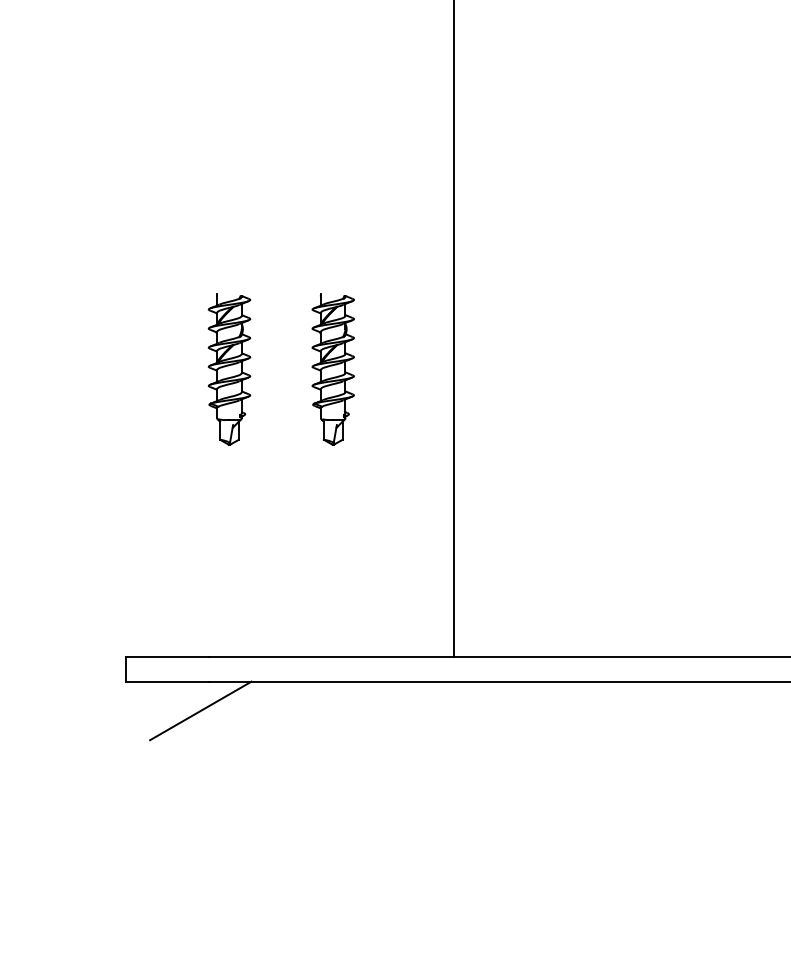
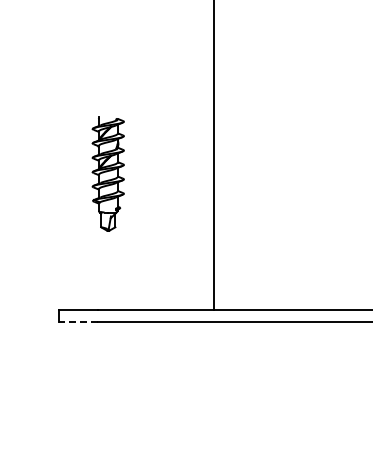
part: (228, 369) -> (107, 174), size x1.6
part: (331, 369) -> (156, 174), removed
line: (166, 681) -> (78, 321), solid -> dashed
line: (200, 711) -> (94, 335), removed

